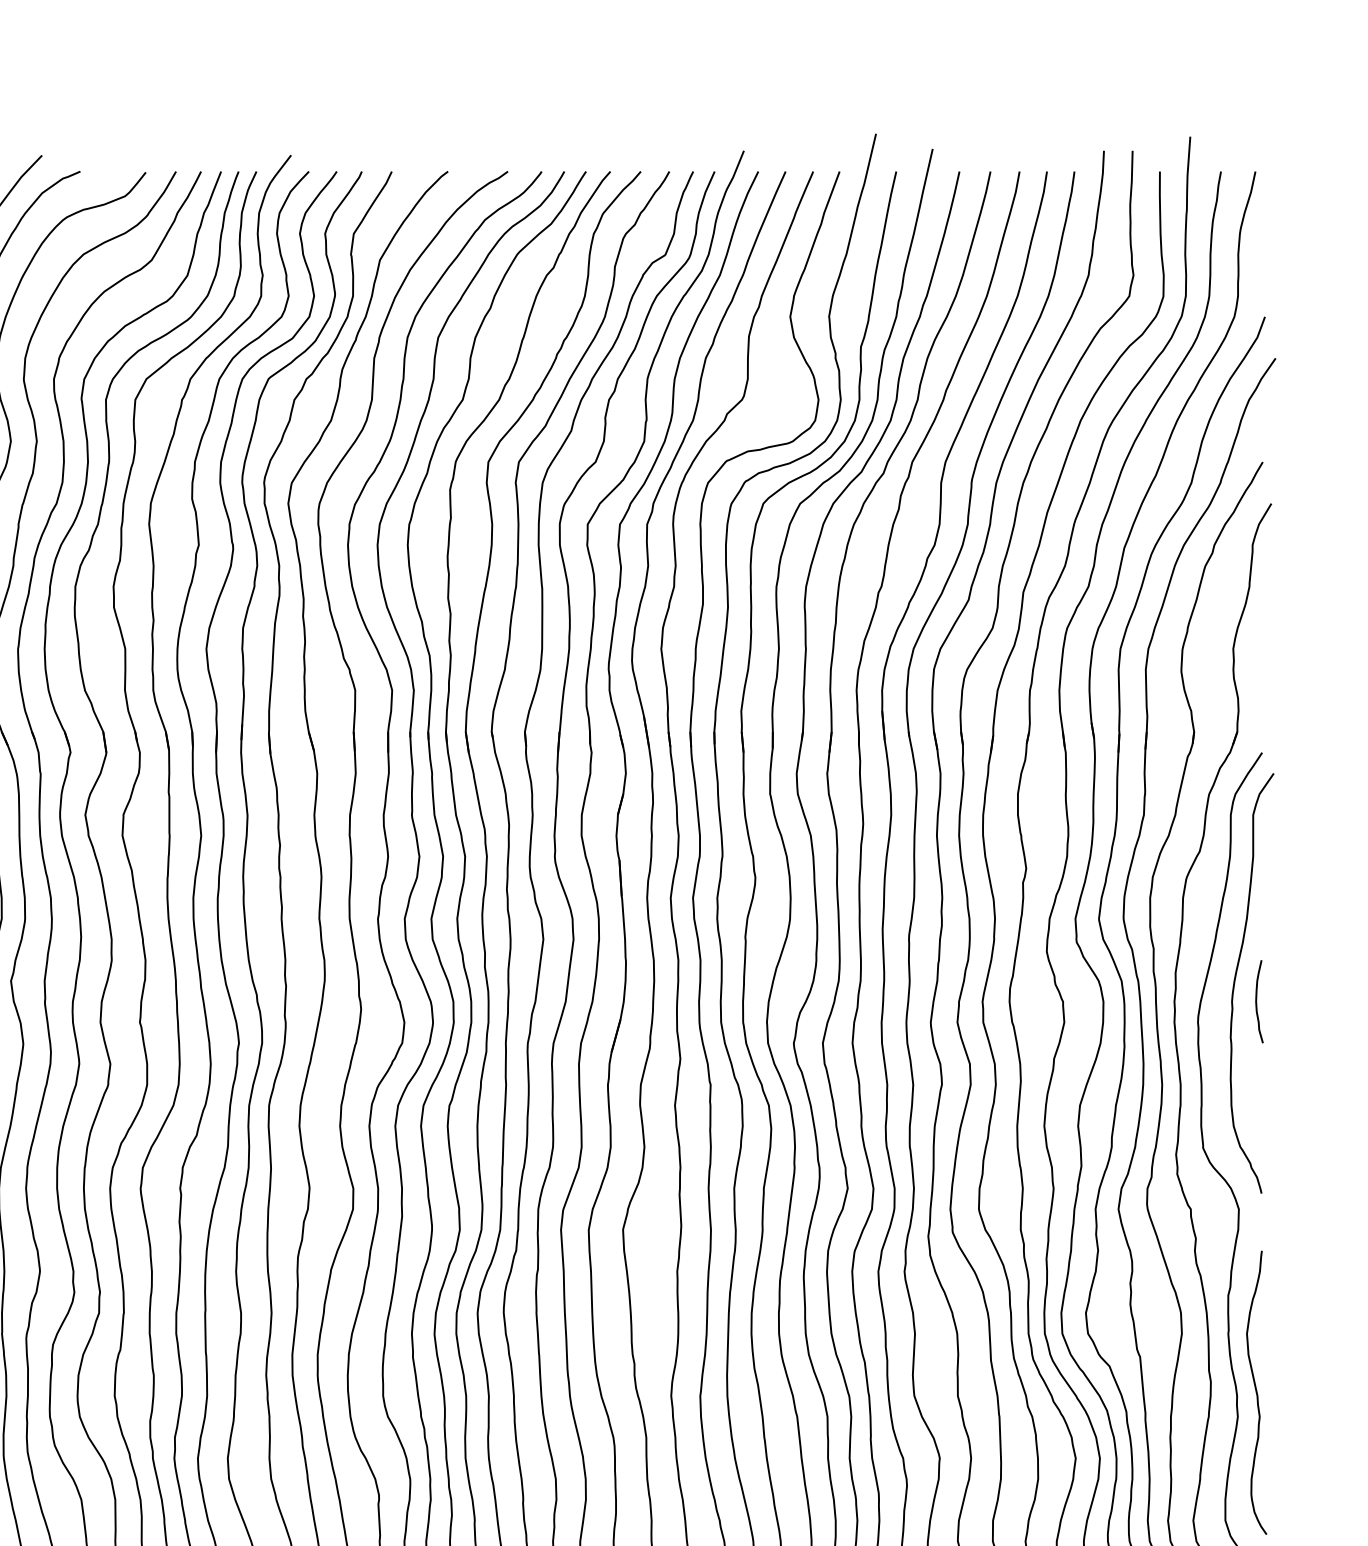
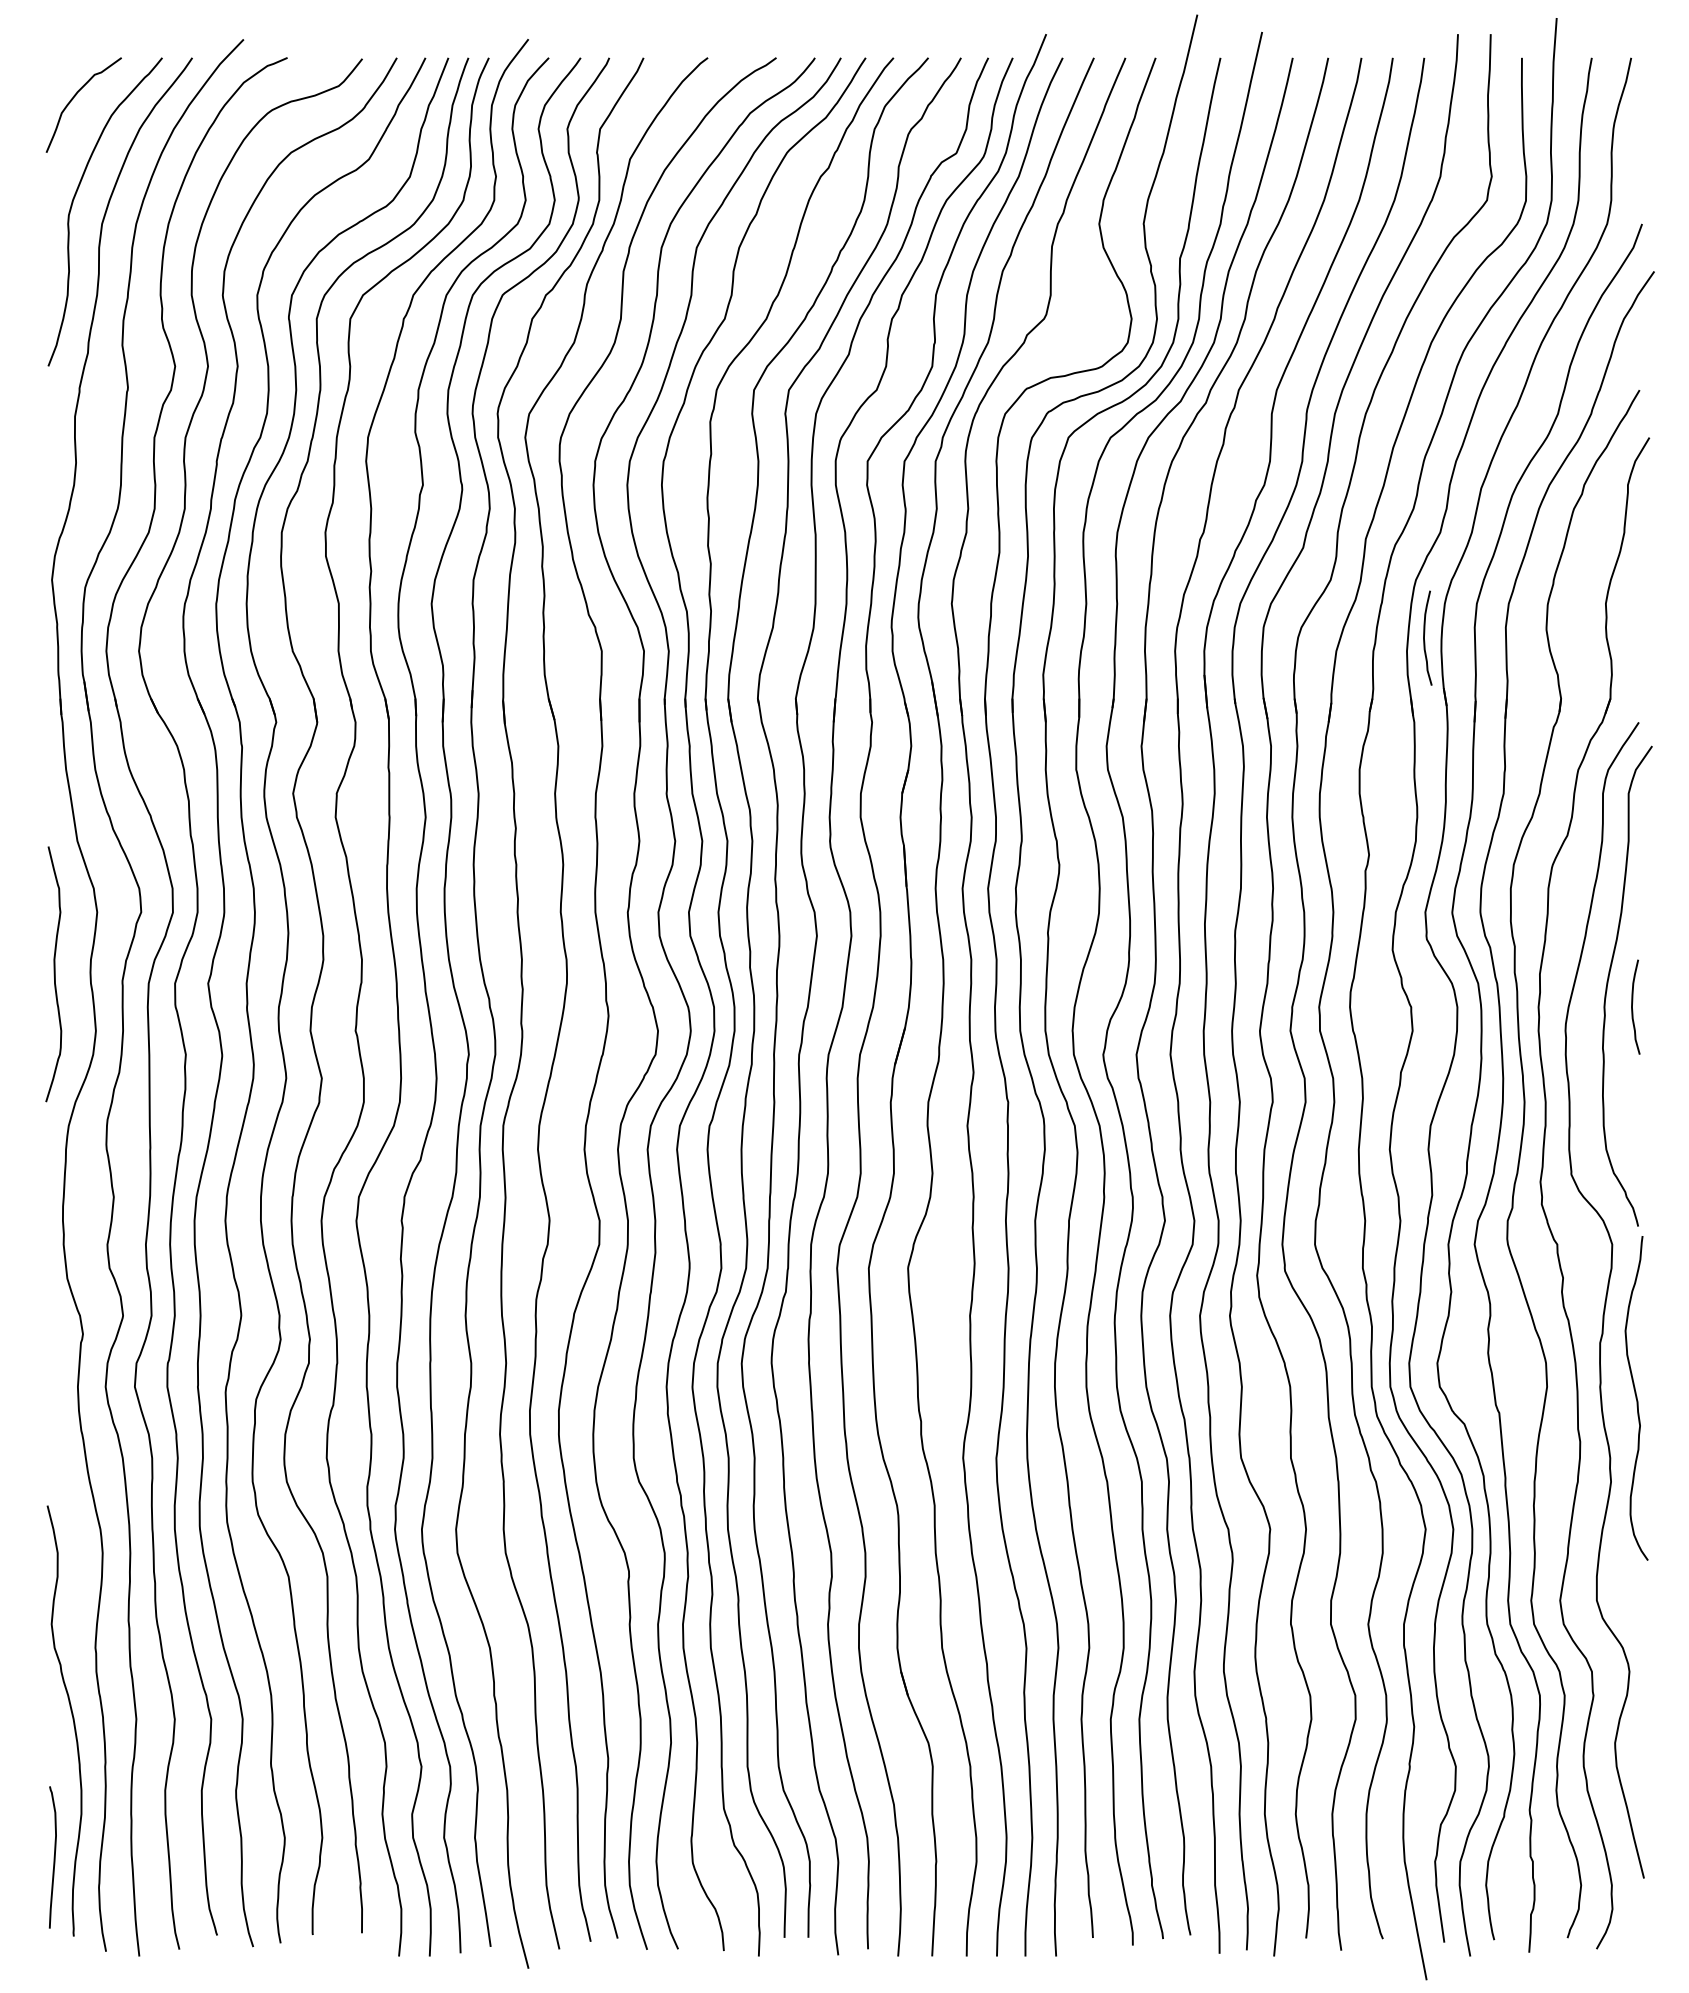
curve: (1074, 678) -> (1424, 637), added
curve: (1256, 1392) -> (1636, 1398), moved

